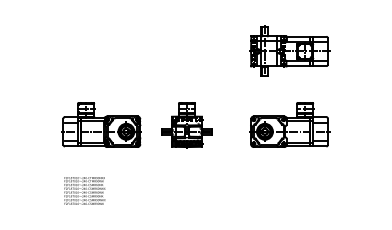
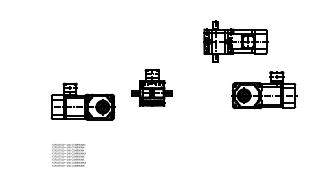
part: (289, 124) -> (264, 89), moved
part: (186, 125) -> (151, 88), moved

